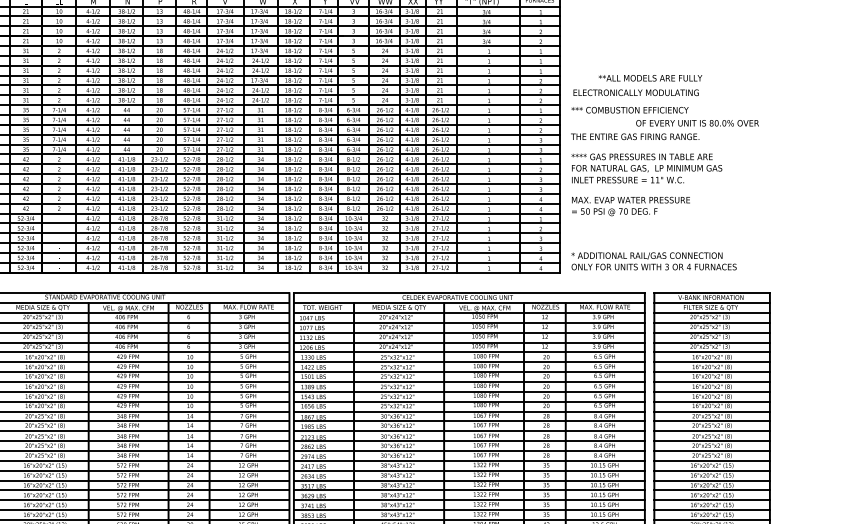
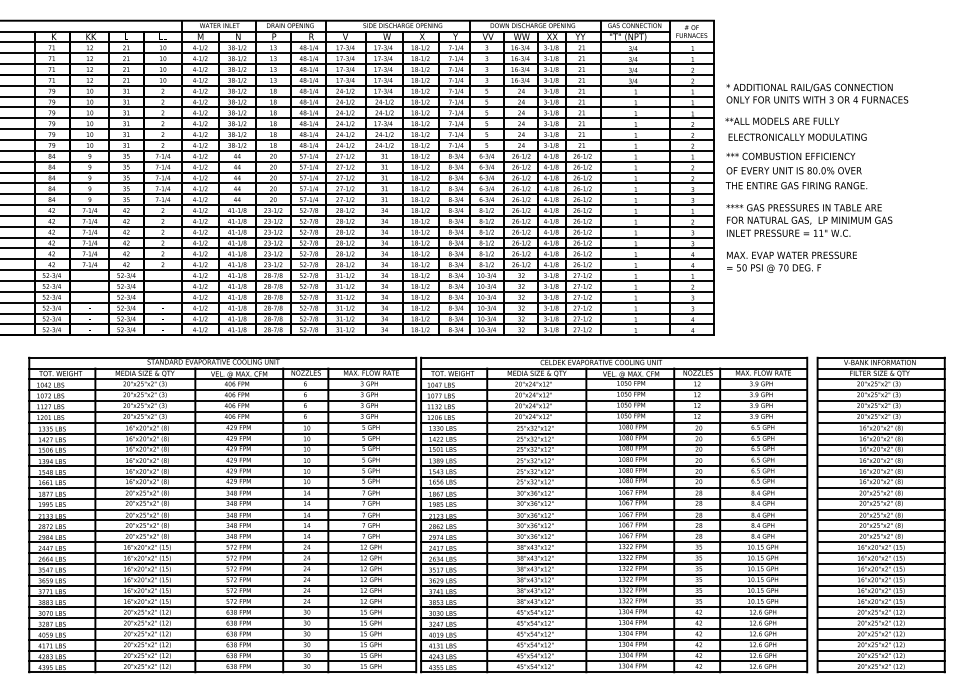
text: (650, 77) -> (782, 120), moved
text: (696, 123) -> (793, 170), moved
text: (654, 261) -> (817, 93), moved

